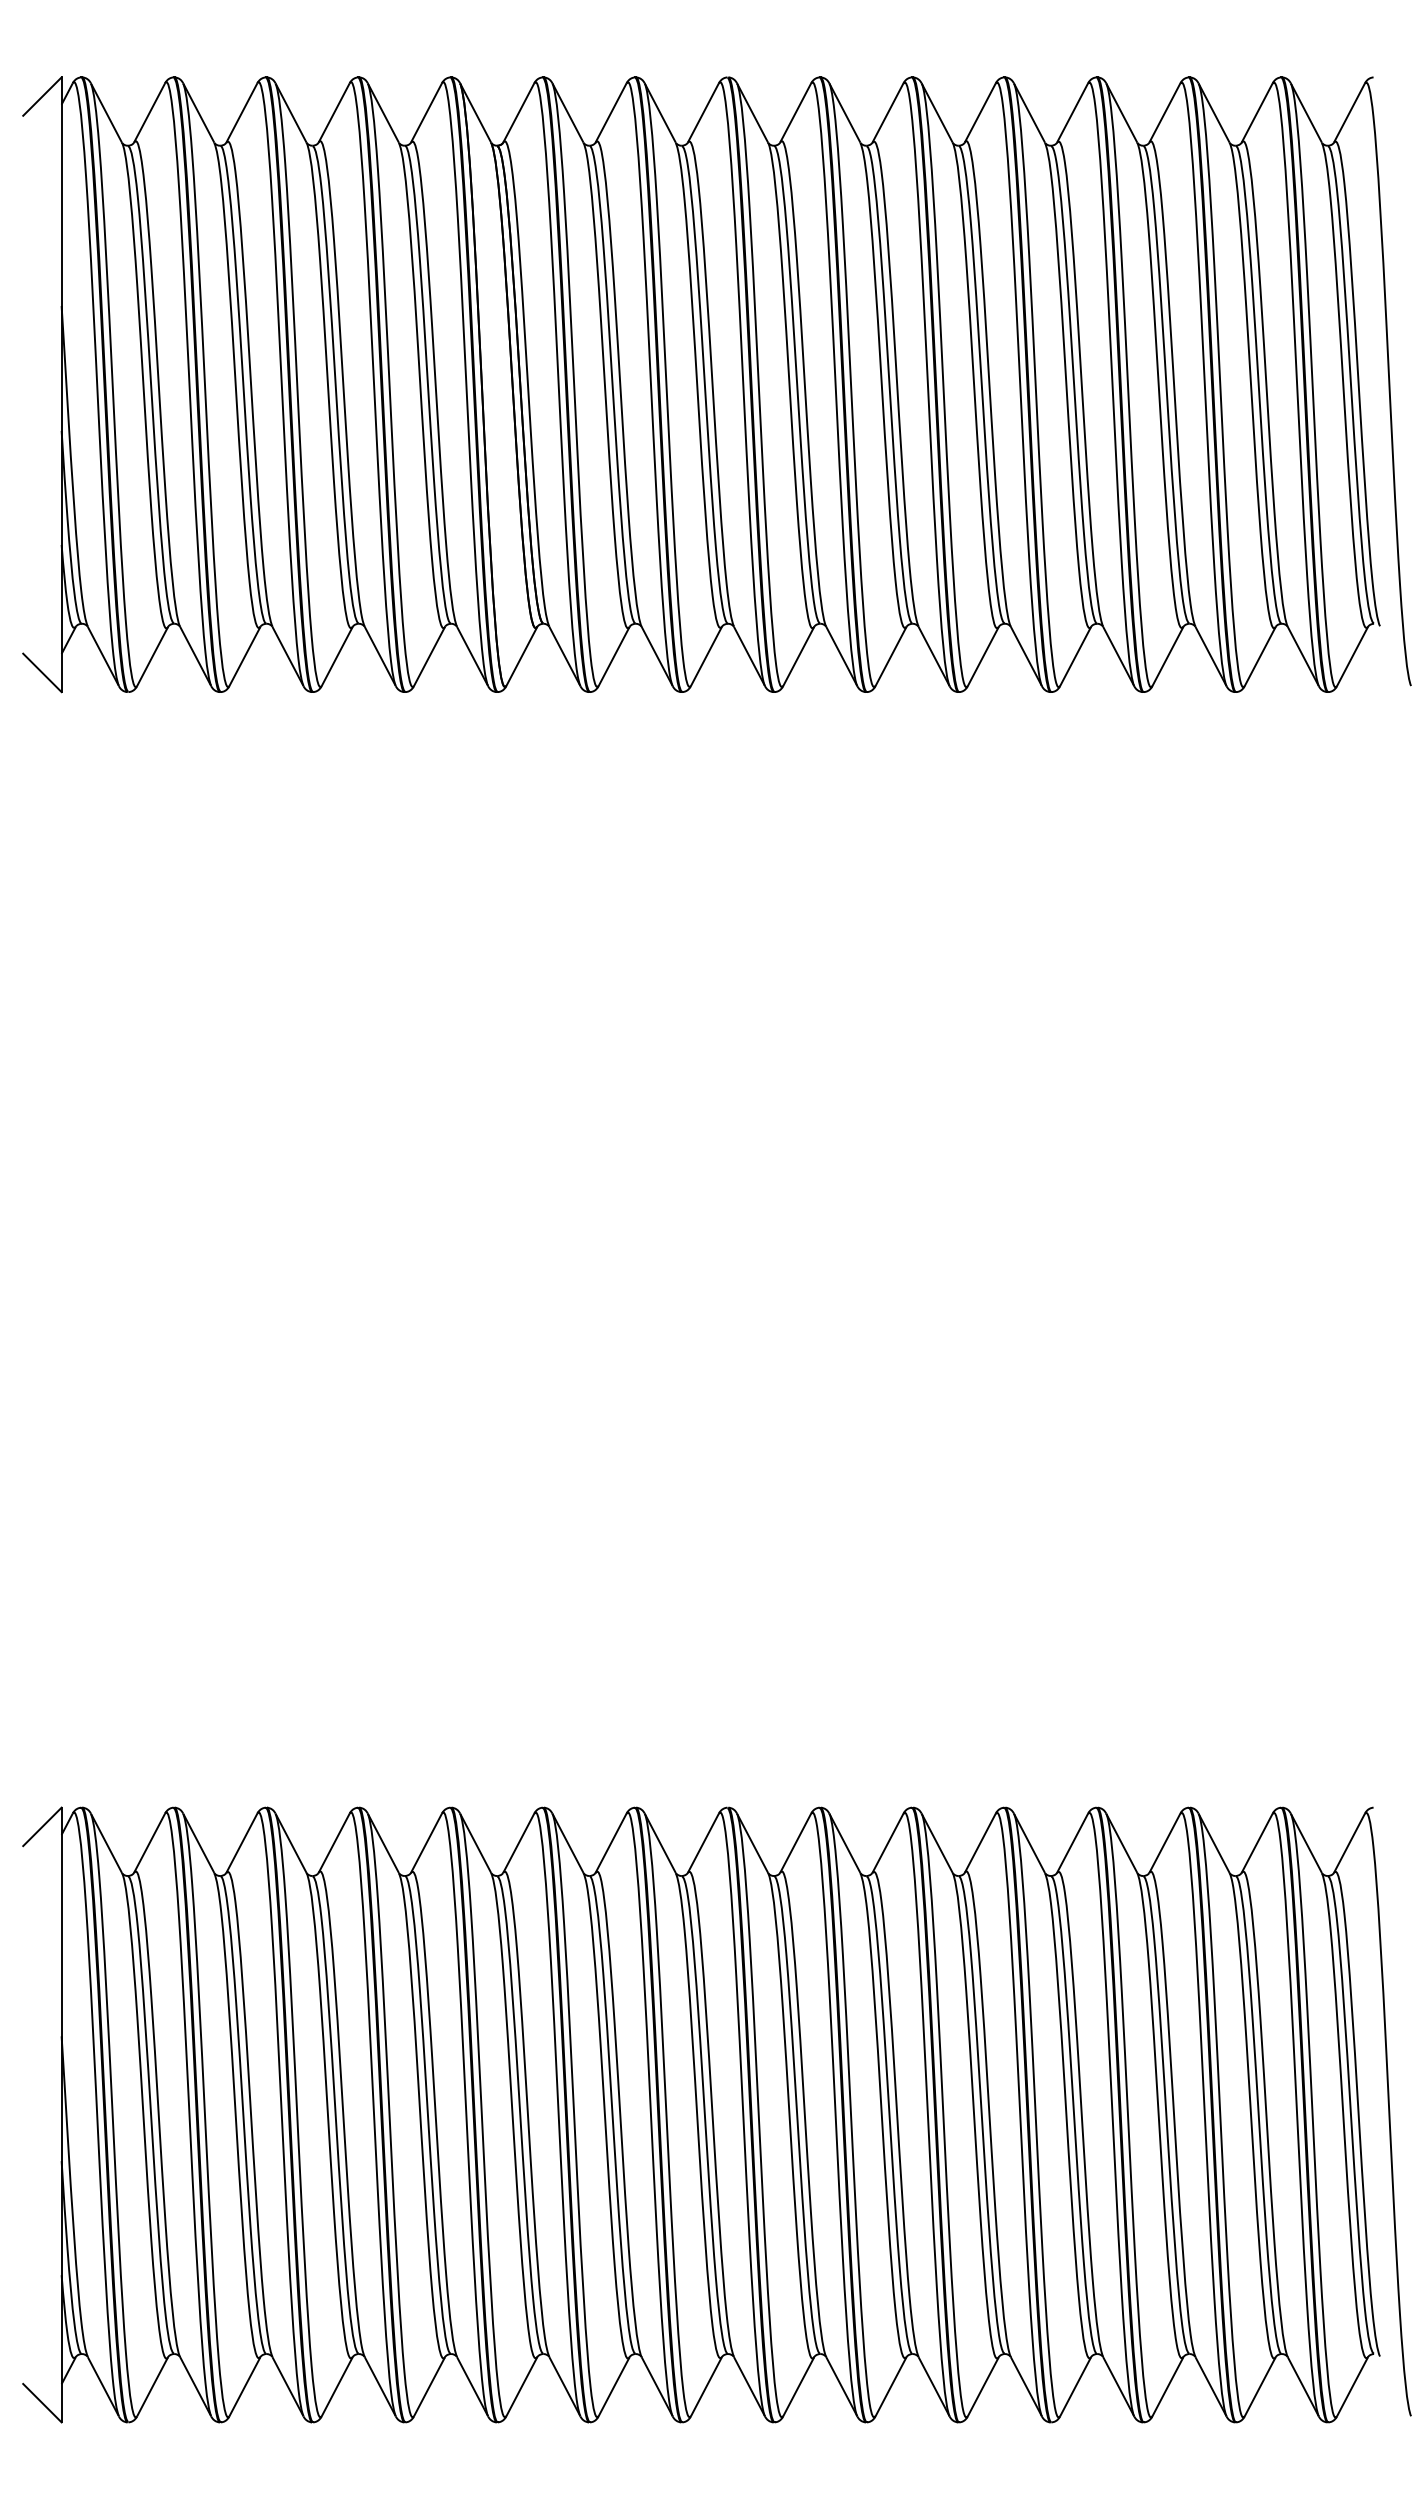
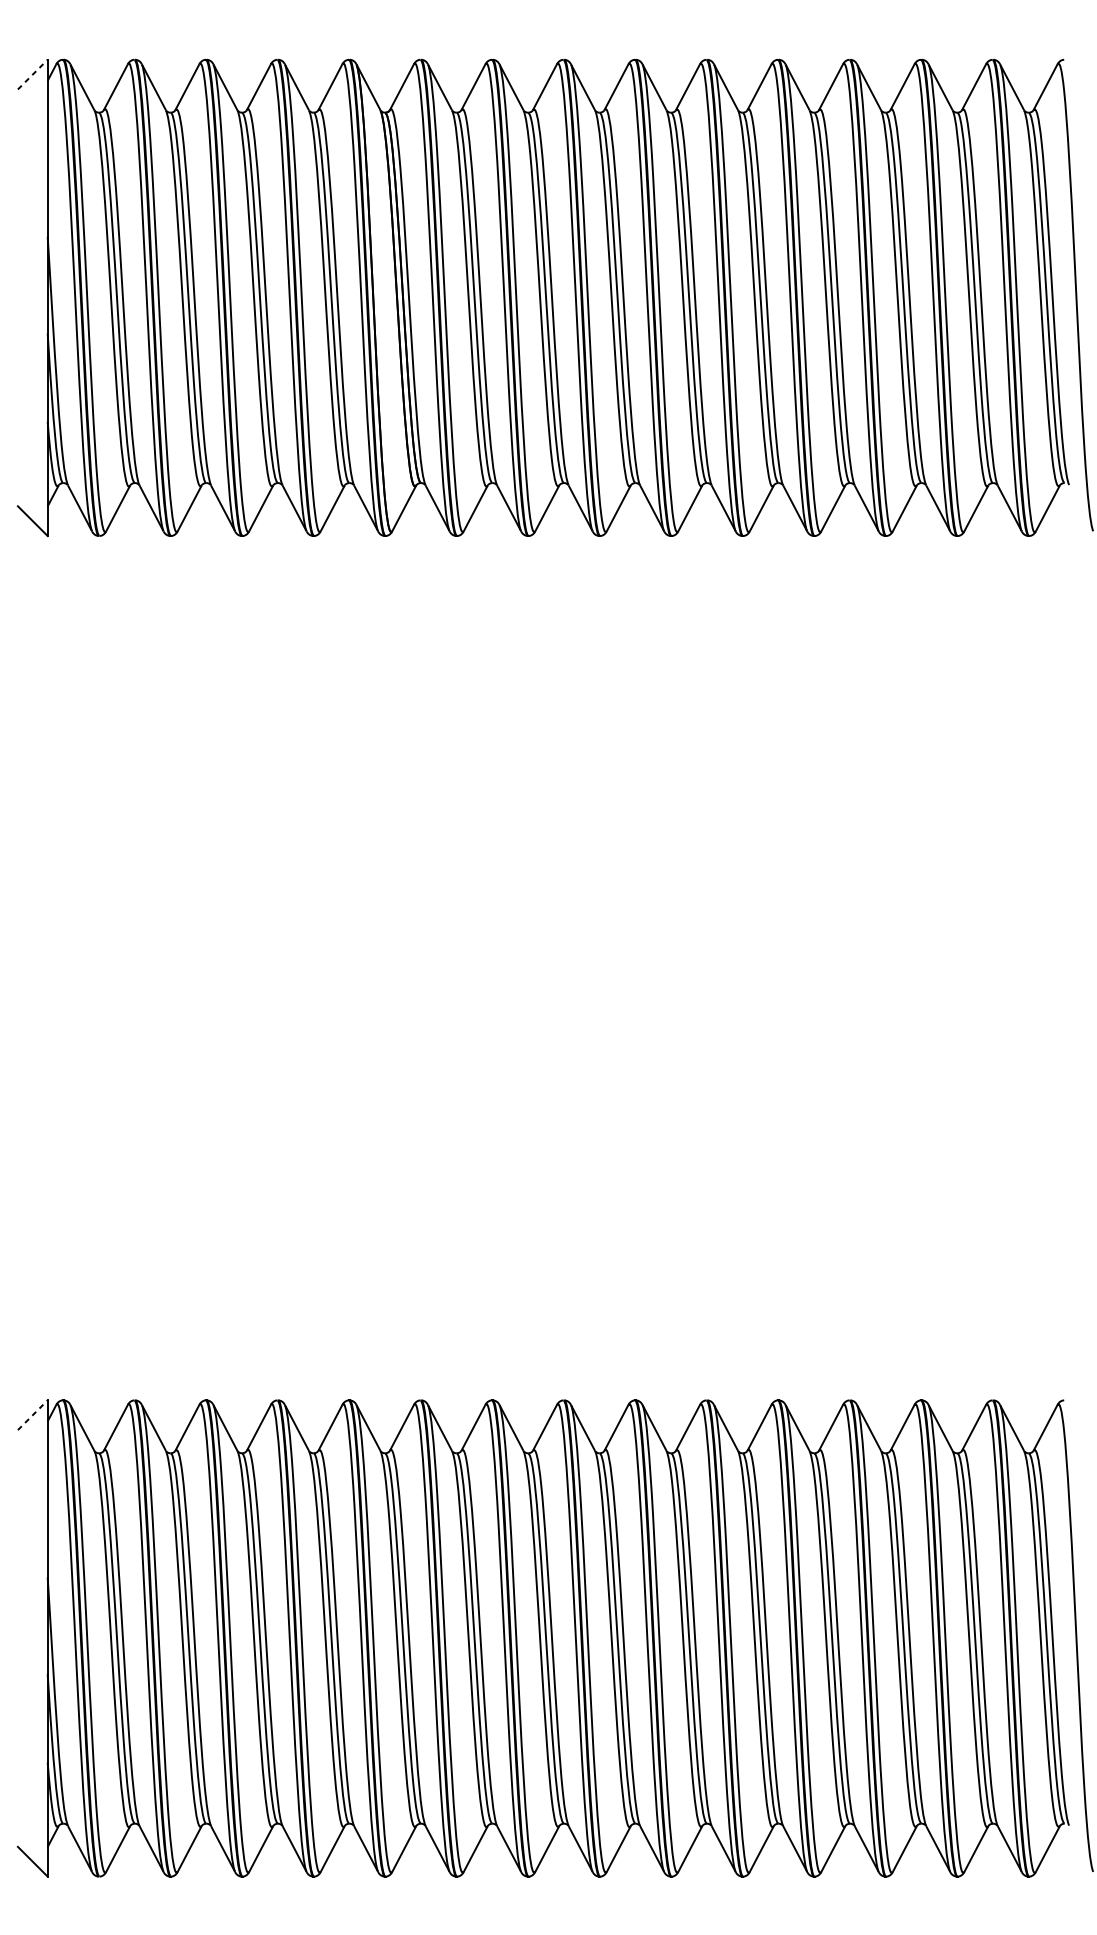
line: (42, 96) -> (32, 74), solid -> dashed
line: (42, 1826) -> (32, 1414), solid -> dashed

